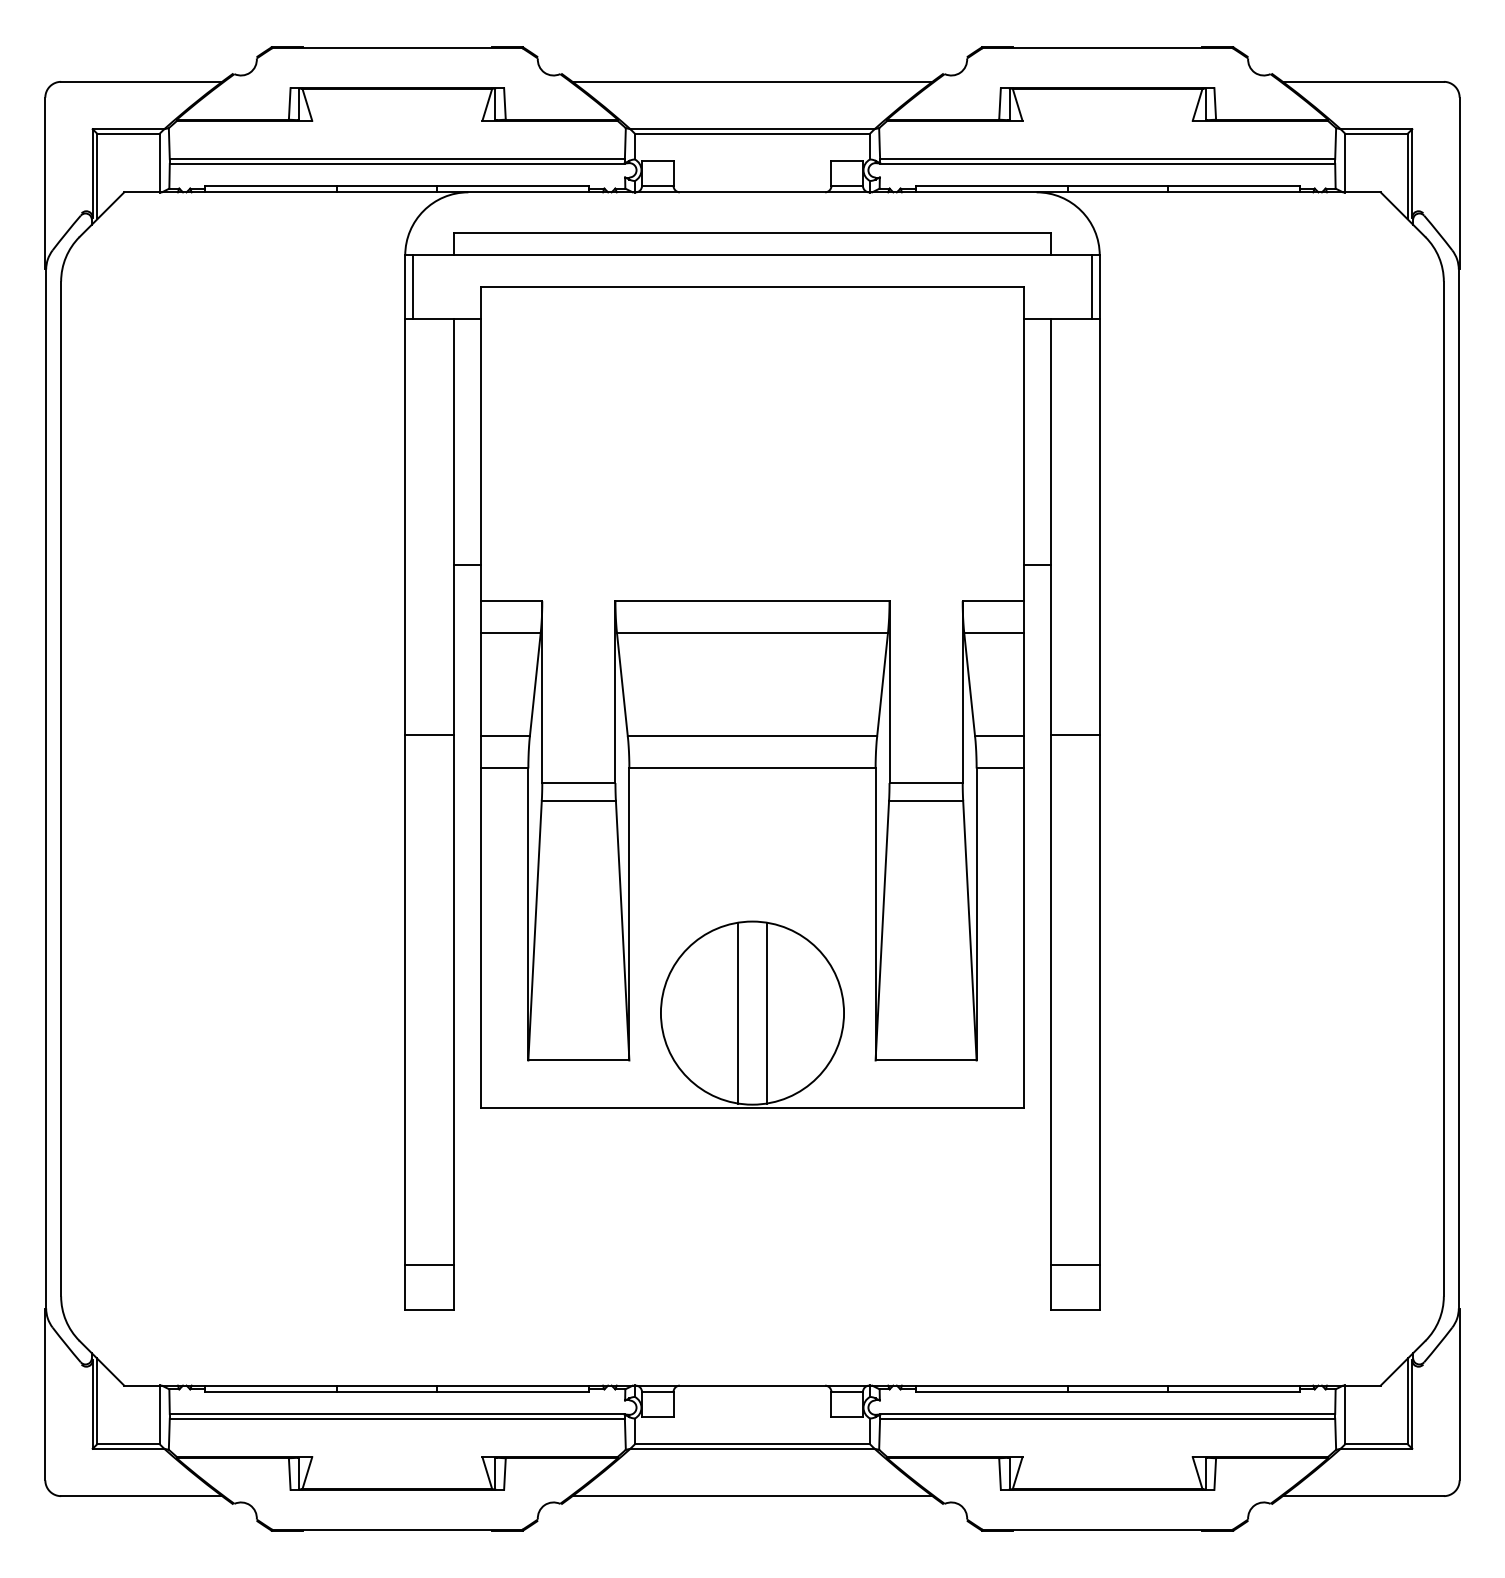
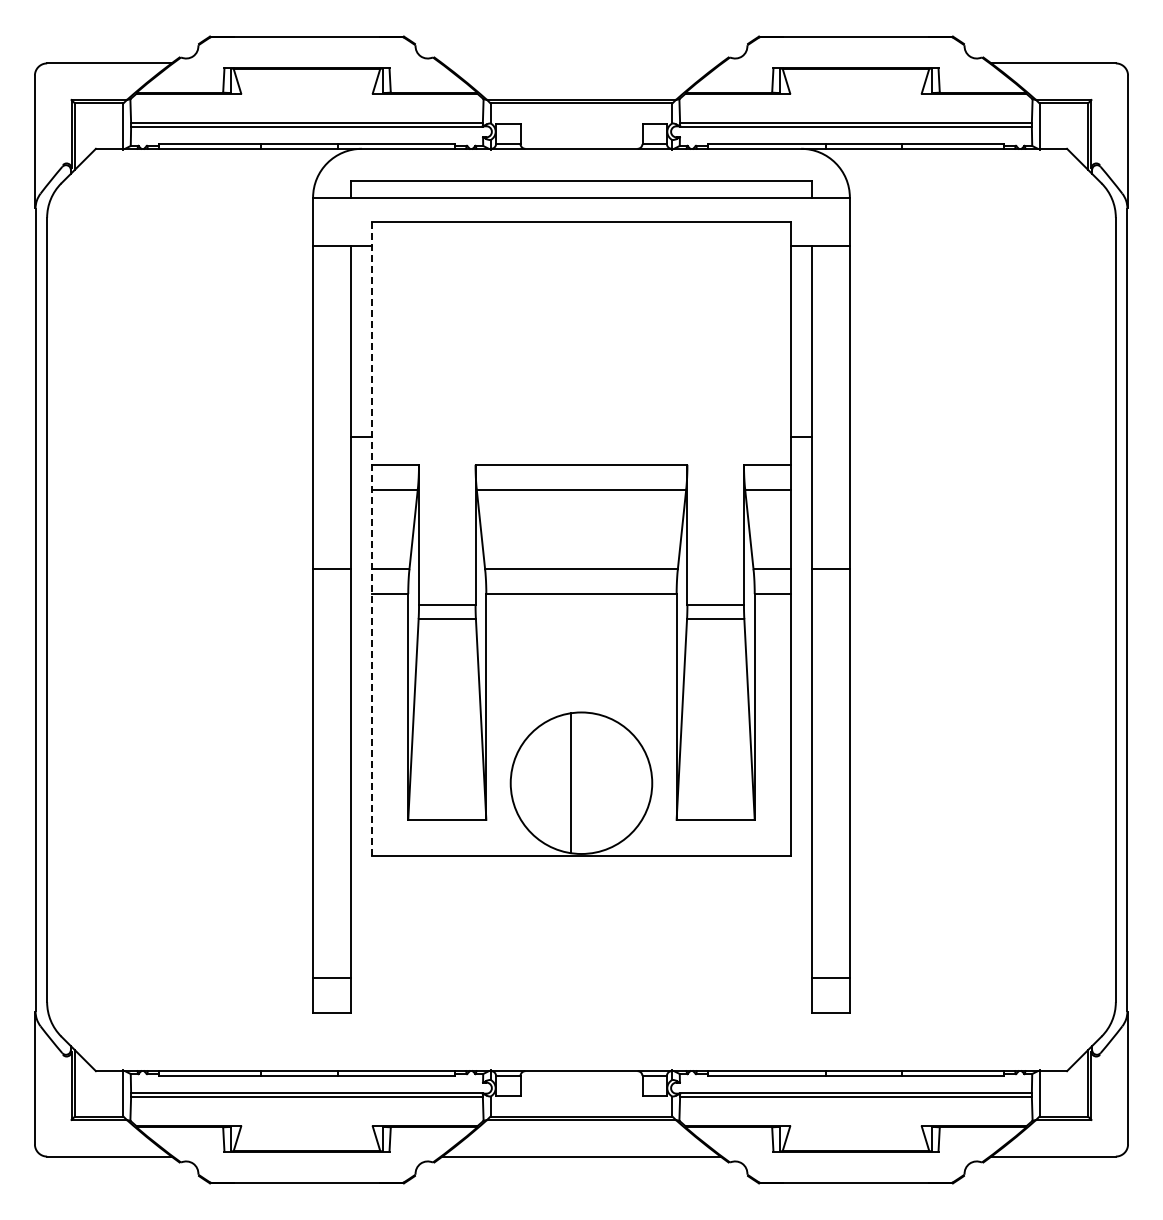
line: (752, 81) -> (581, 63), removed
line: (413, 286) -> (319, 221), removed
line: (1091, 286) -> (843, 221), removed
line: (480, 696) -> (371, 538), solid -> dashed
line: (766, 1013) -> (592, 783), removed

